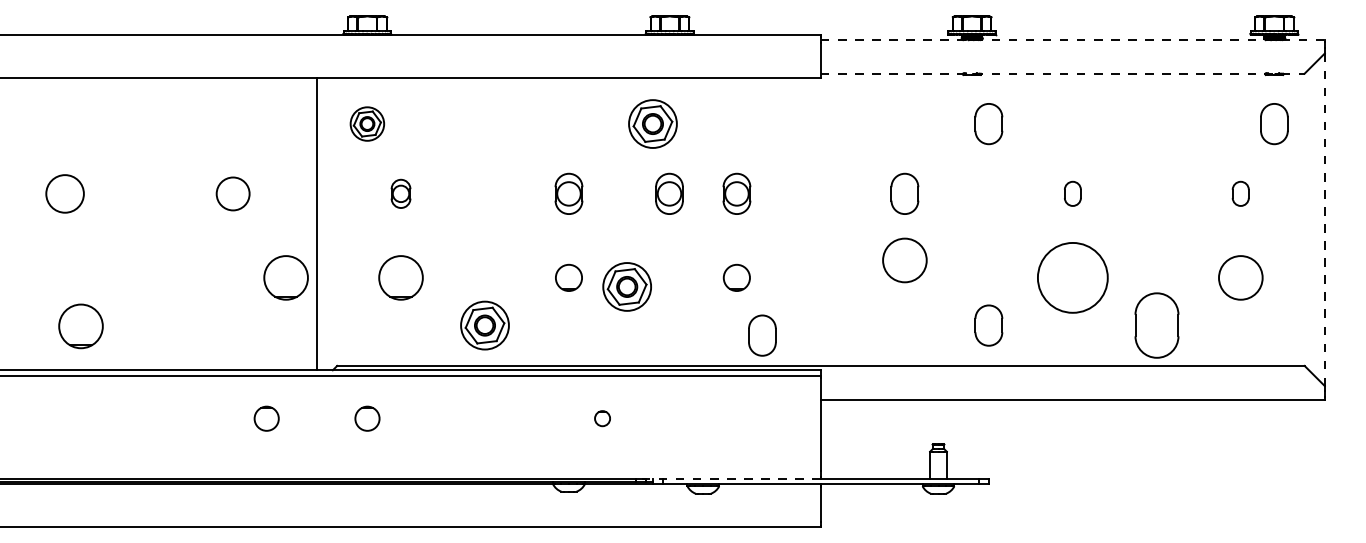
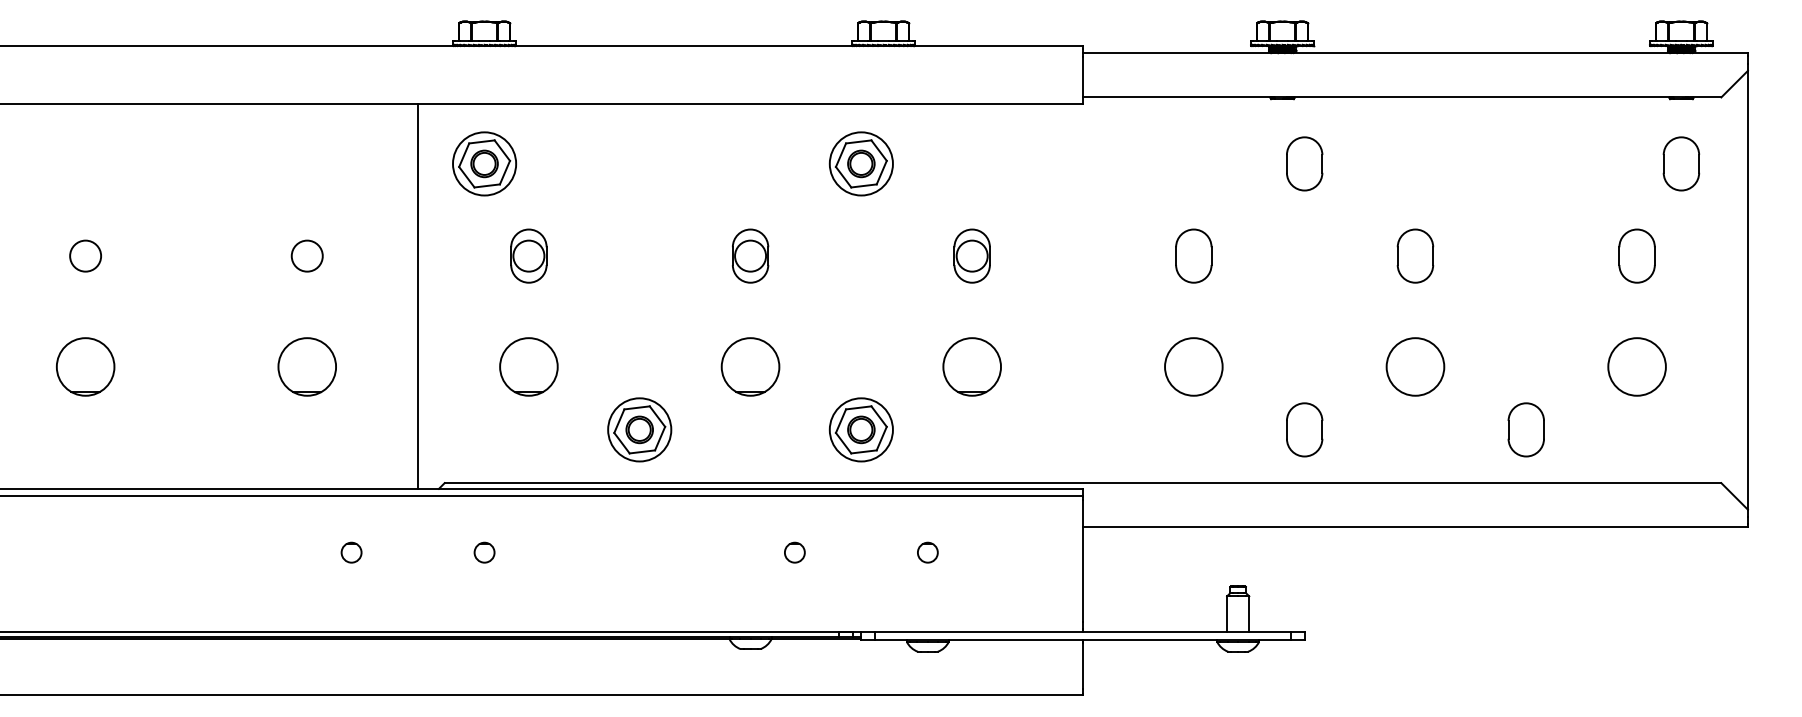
line: (1072, 40) -> (1415, 53), dashed -> solid
line: (1063, 73) -> (1402, 97), dashed -> solid
part: (367, 123) -> (484, 163), size x1.43
circle: (65, 193) -> (85, 255), size x0.62
circle: (232, 193) -> (306, 255), size x0.71
part: (400, 193) -> (528, 255), size x1.43
part: (668, 193) -> (882, 255), removed
part: (1072, 193) -> (1415, 255), size x1.67
part: (1240, 193) -> (1636, 255), size x1.67
line: (1324, 219) -> (1747, 290), dashed -> solid
circle: (904, 260) -> (1193, 366), moved
part: (285, 277) -> (306, 366), moved
part: (568, 277) -> (750, 366), size x1.67
part: (736, 277) -> (971, 366), size x1.67
circle: (1072, 277) -> (1415, 366), size x0.62
part: (626, 286) -> (860, 429), moved
part: (1156, 325) -> (1525, 429), size x0.62
part: (80, 326) -> (85, 366), moved
part: (762, 335) -> (1005, 442), removed
part: (266, 418) -> (351, 552), size x0.62
part: (367, 418) -> (484, 552), size x0.62
part: (703, 418) -> (927, 552), added
line: (728, 479) -> (961, 632), dashed -> solid

